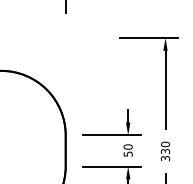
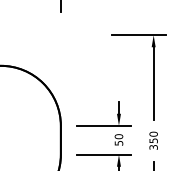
text: (164, 151) -> (152, 140), 330 -> 350

